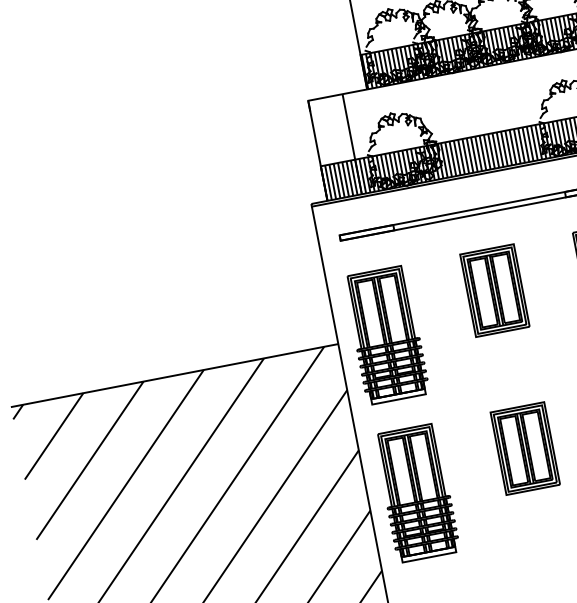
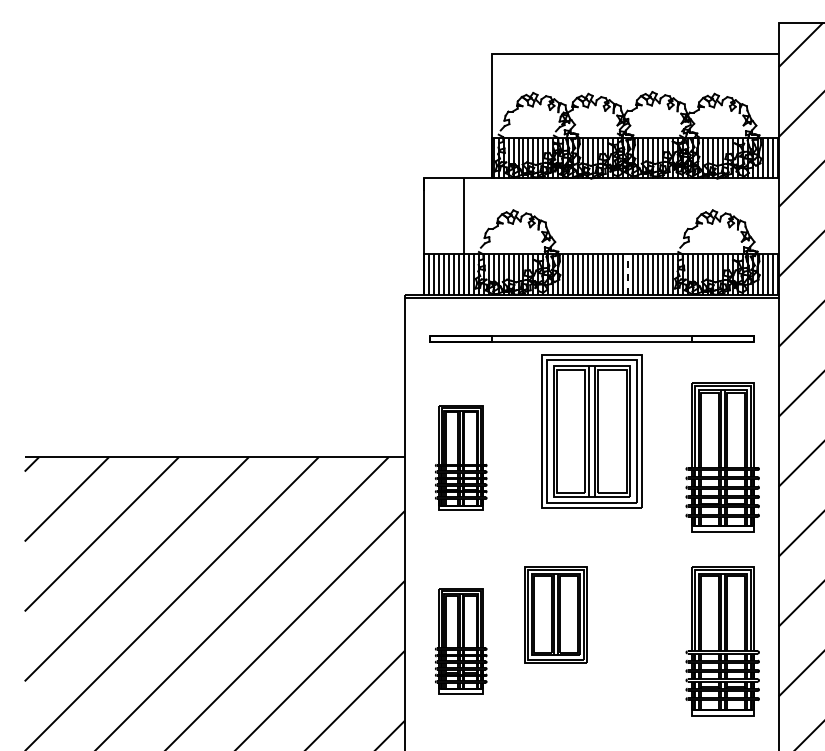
line: (500, 149) -> (628, 274), solid -> dashed
part: (494, 290) -> (591, 430), size x1.6
part: (386, 334) -> (461, 457), size x0.7
part: (524, 448) -> (555, 614), moved
part: (417, 493) -> (461, 641), size x0.7

